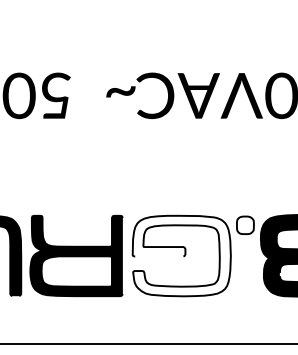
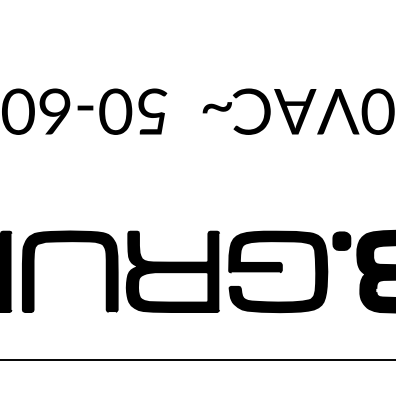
fill: (245, 224) -> (341, 240), added
fill: (182, 255) -> (278, 271), added

